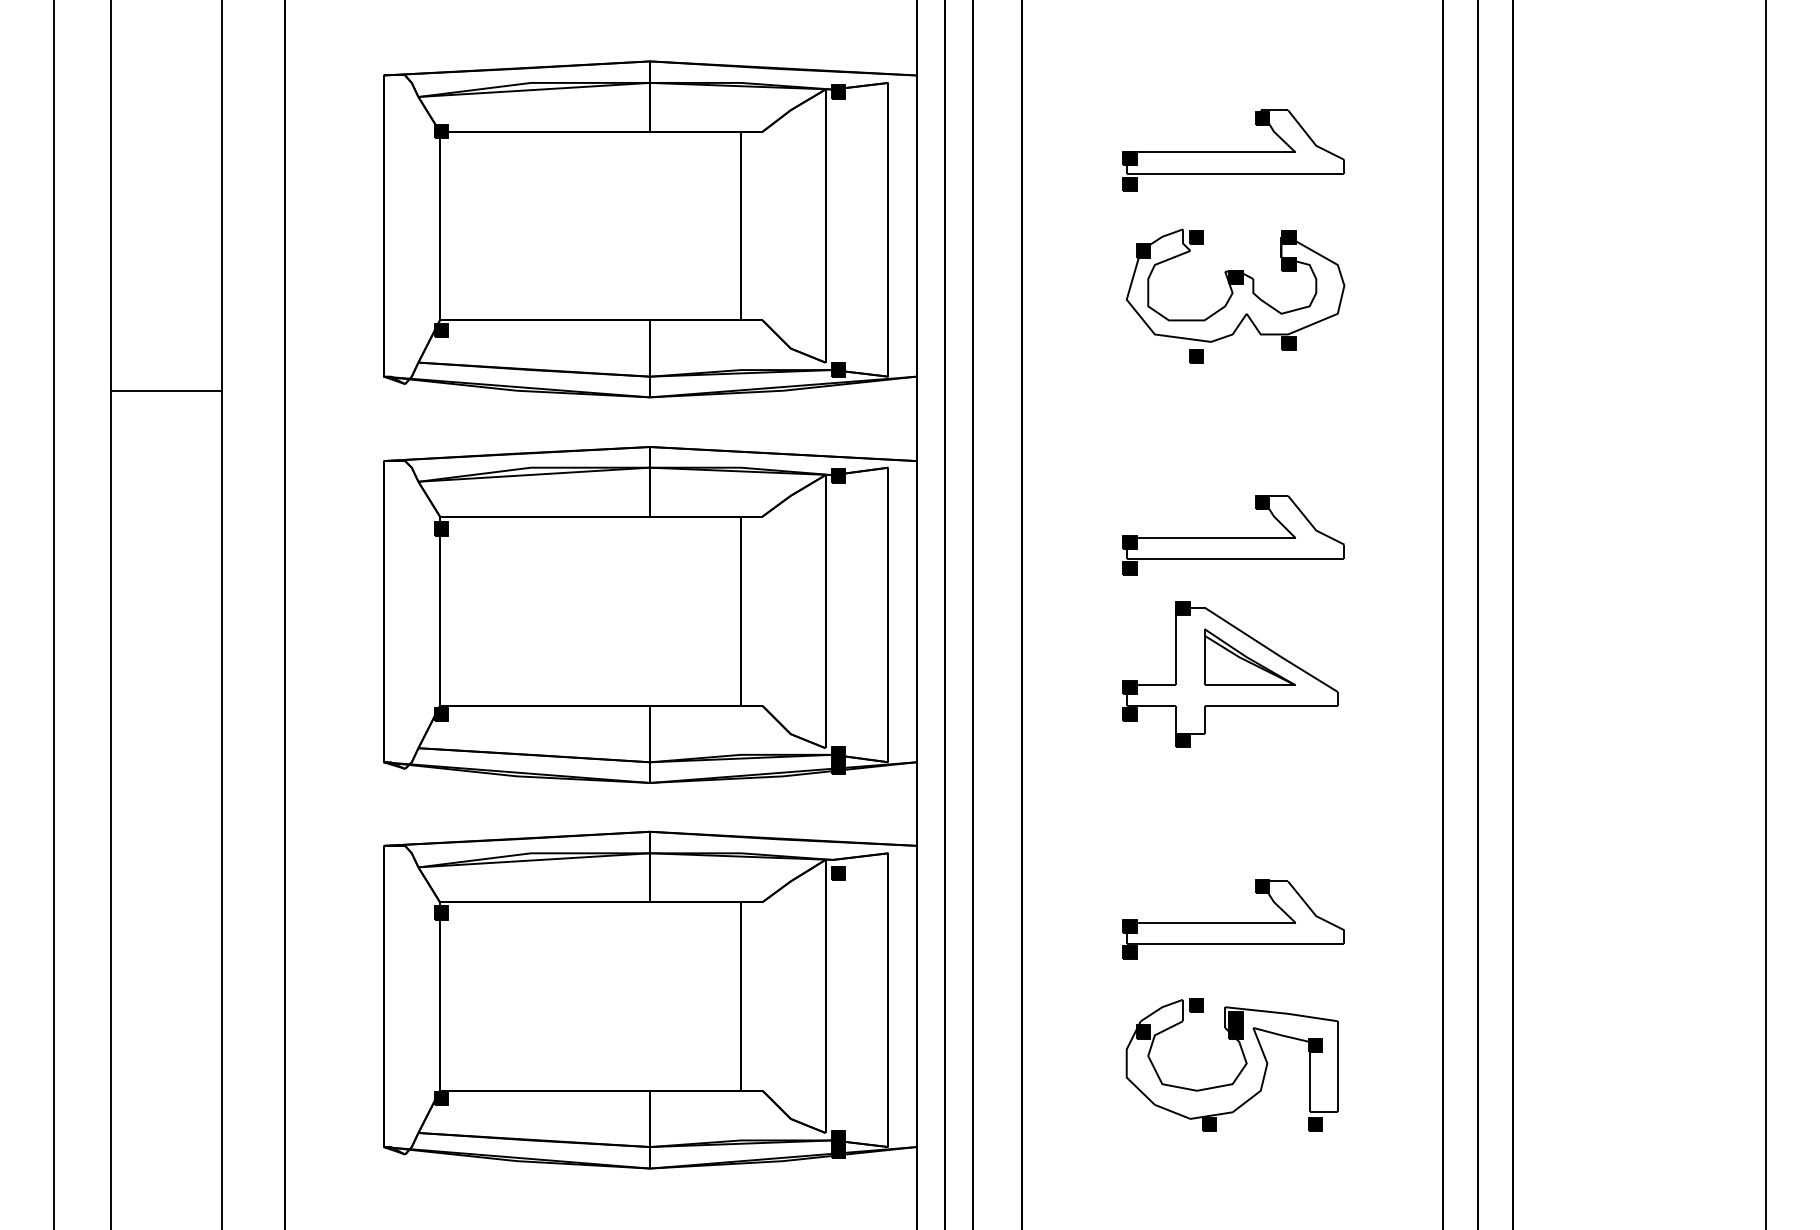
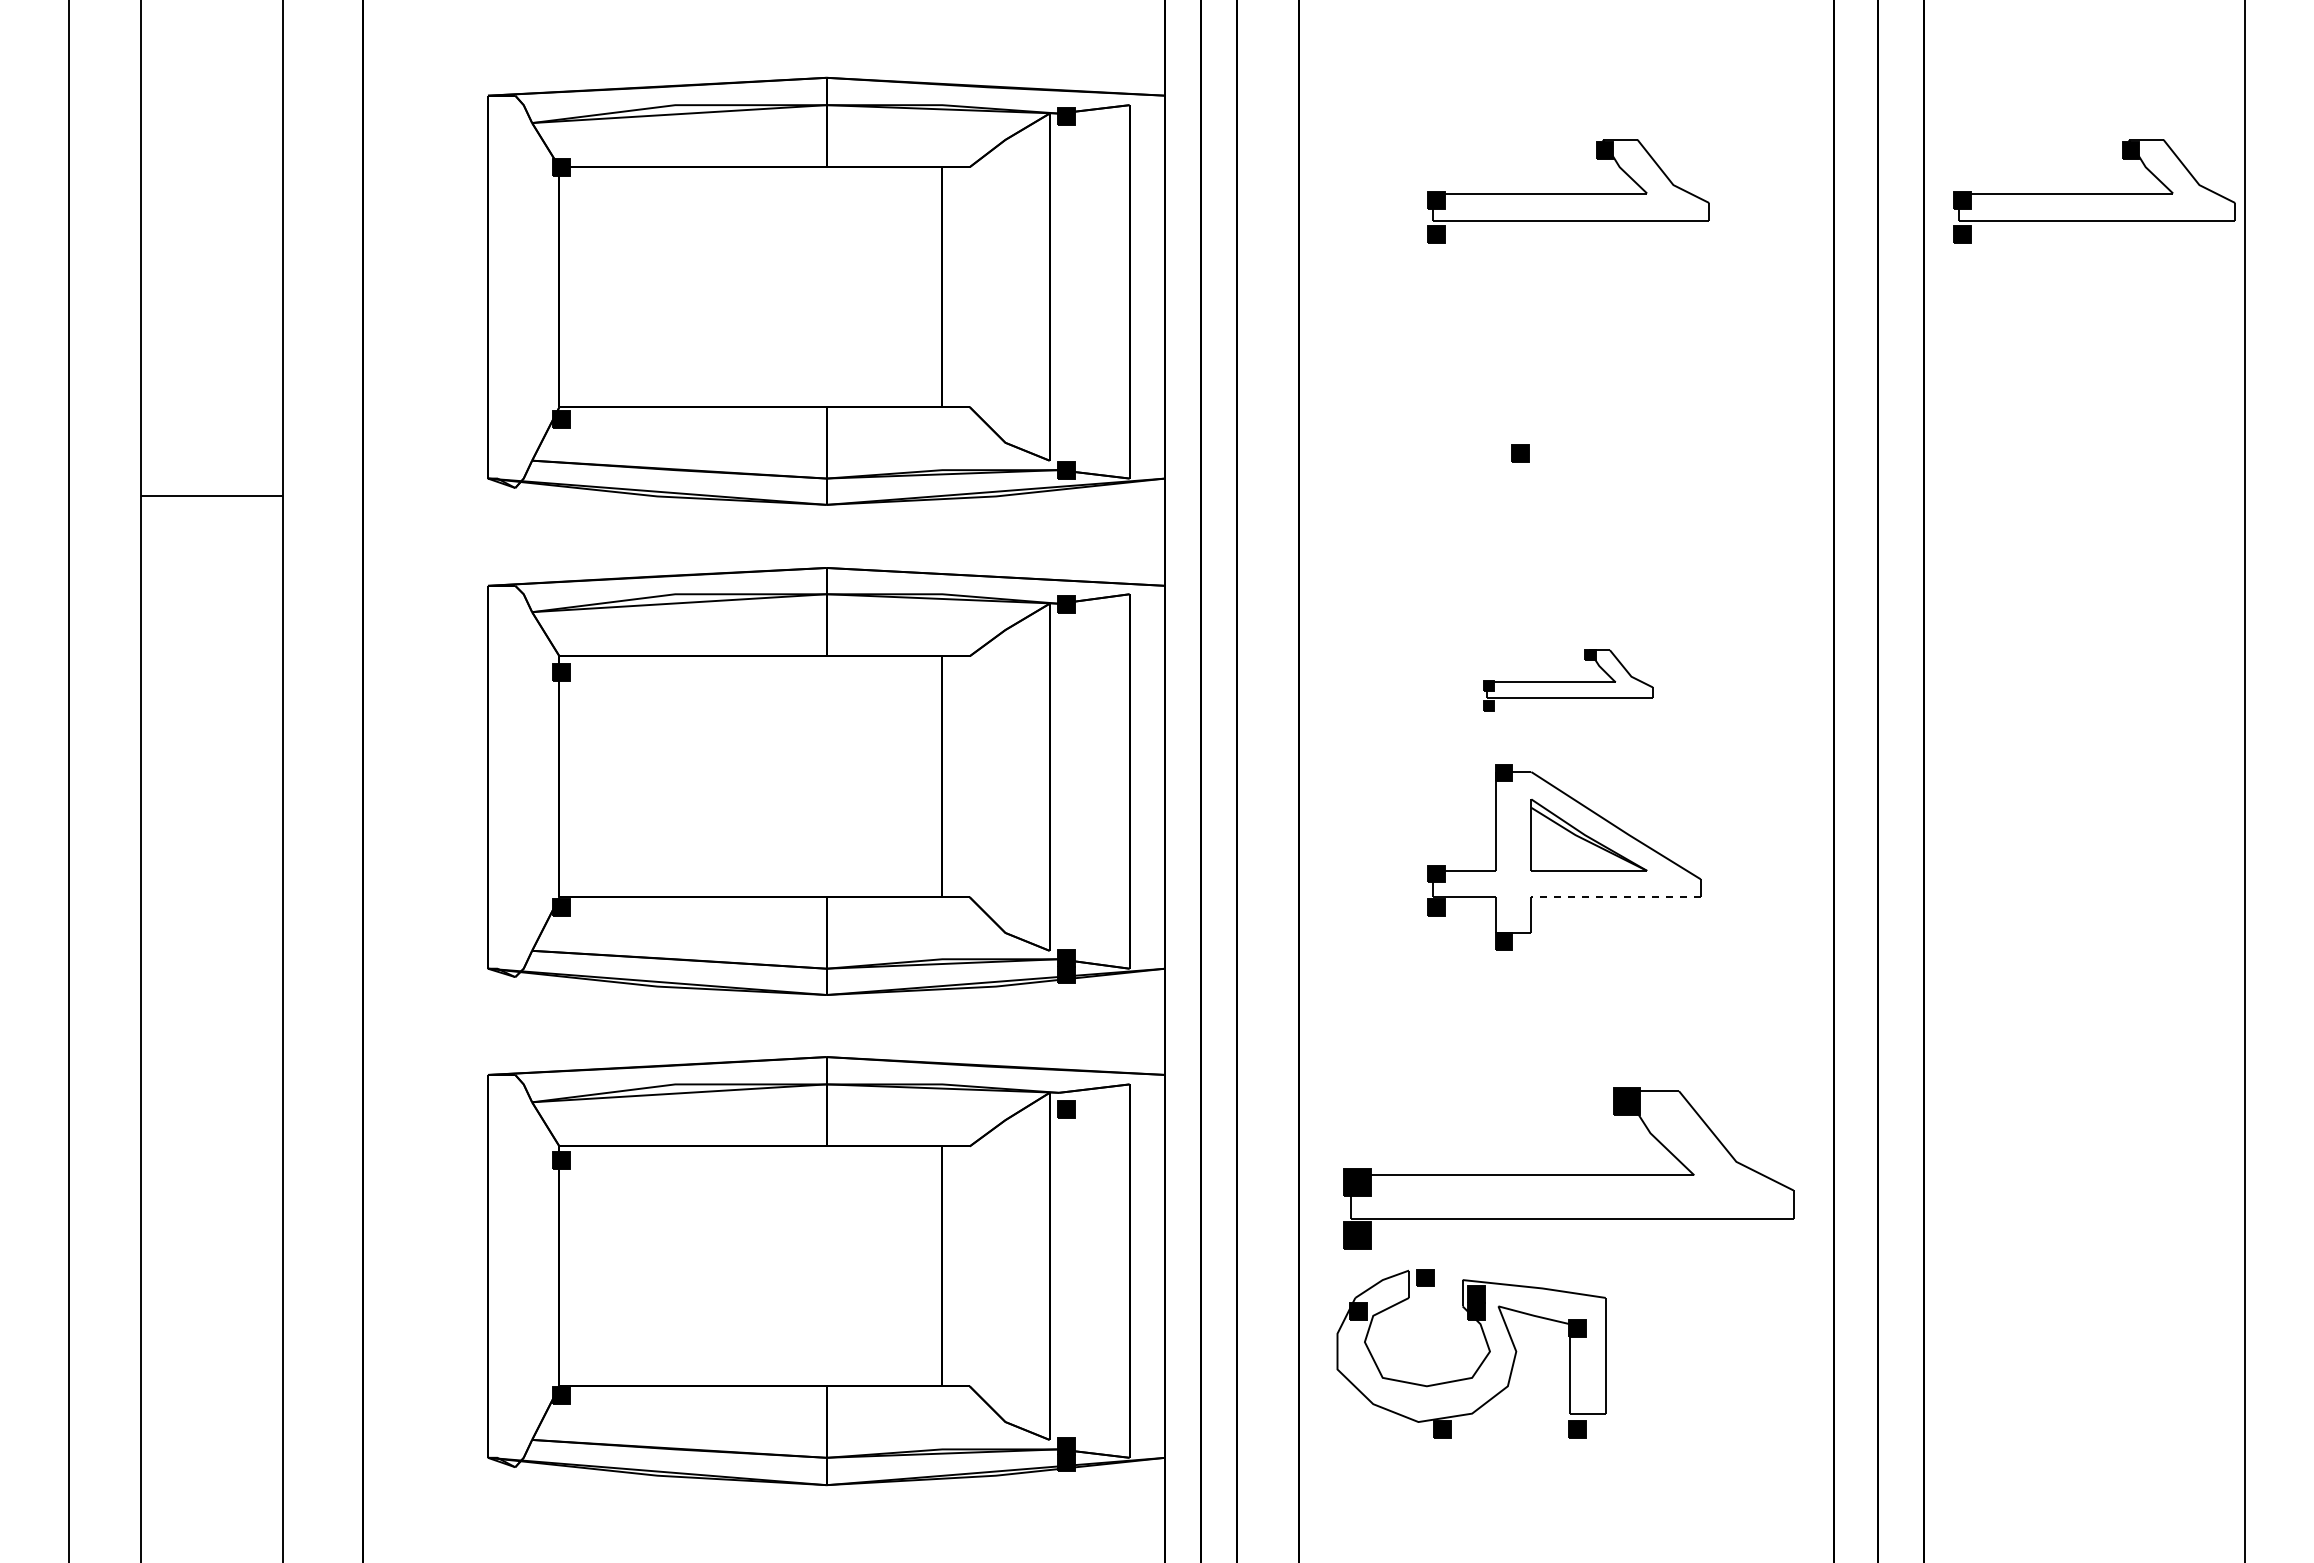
part: (1647, 150) -> (2094, 191), added
part: (1235, 289) -> (1570, 367), removed
part: (1233, 535) -> (1568, 680), size x0.6
line: (1269, 706) -> (1614, 897), solid -> dashed
part: (1233, 919) -> (1568, 1168), size x1.6
part: (1240, 1070) -> (1482, 1360), moved

